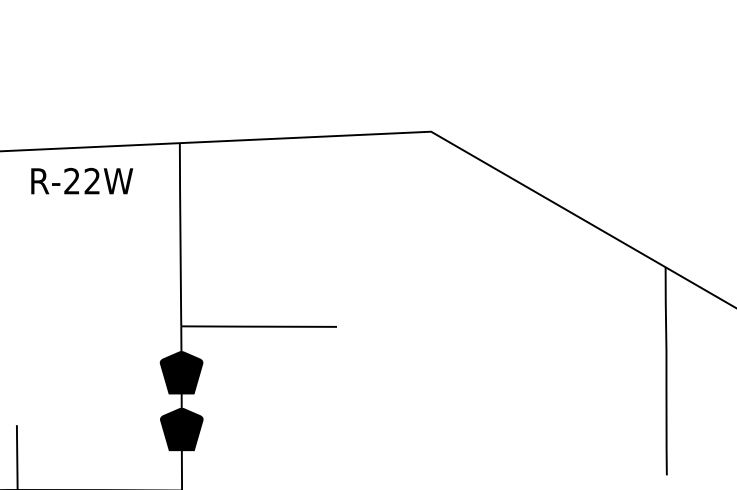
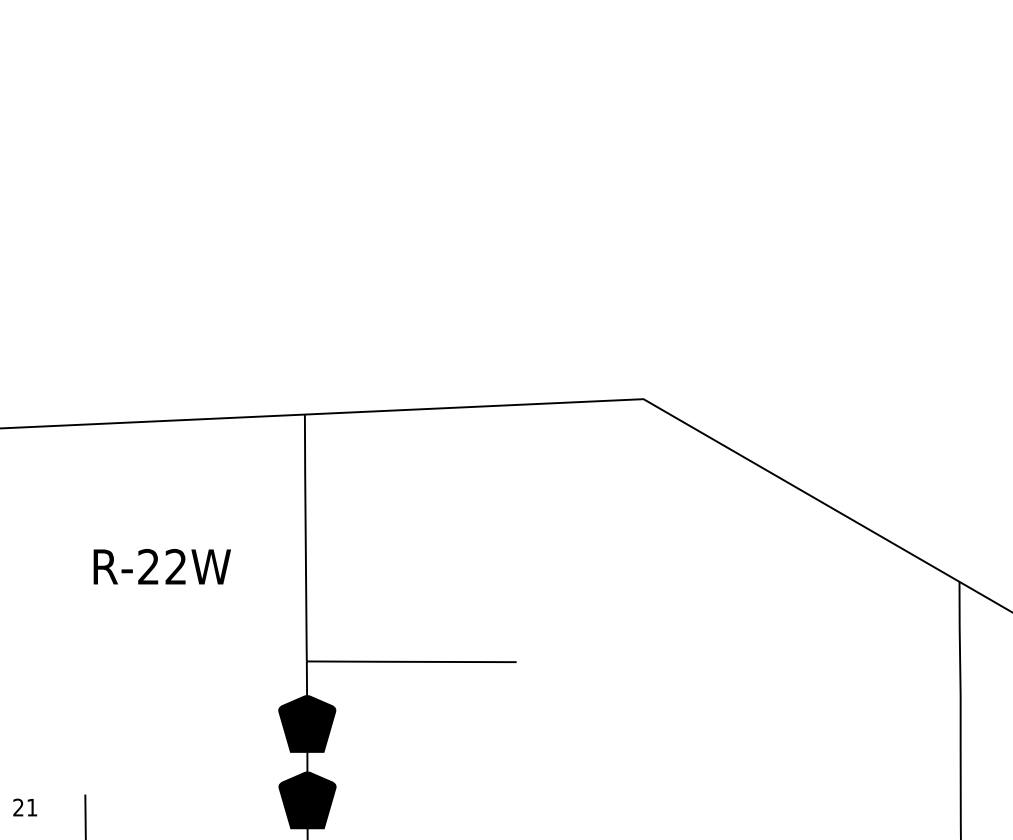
text: (81, 180) -> (161, 566), moved

